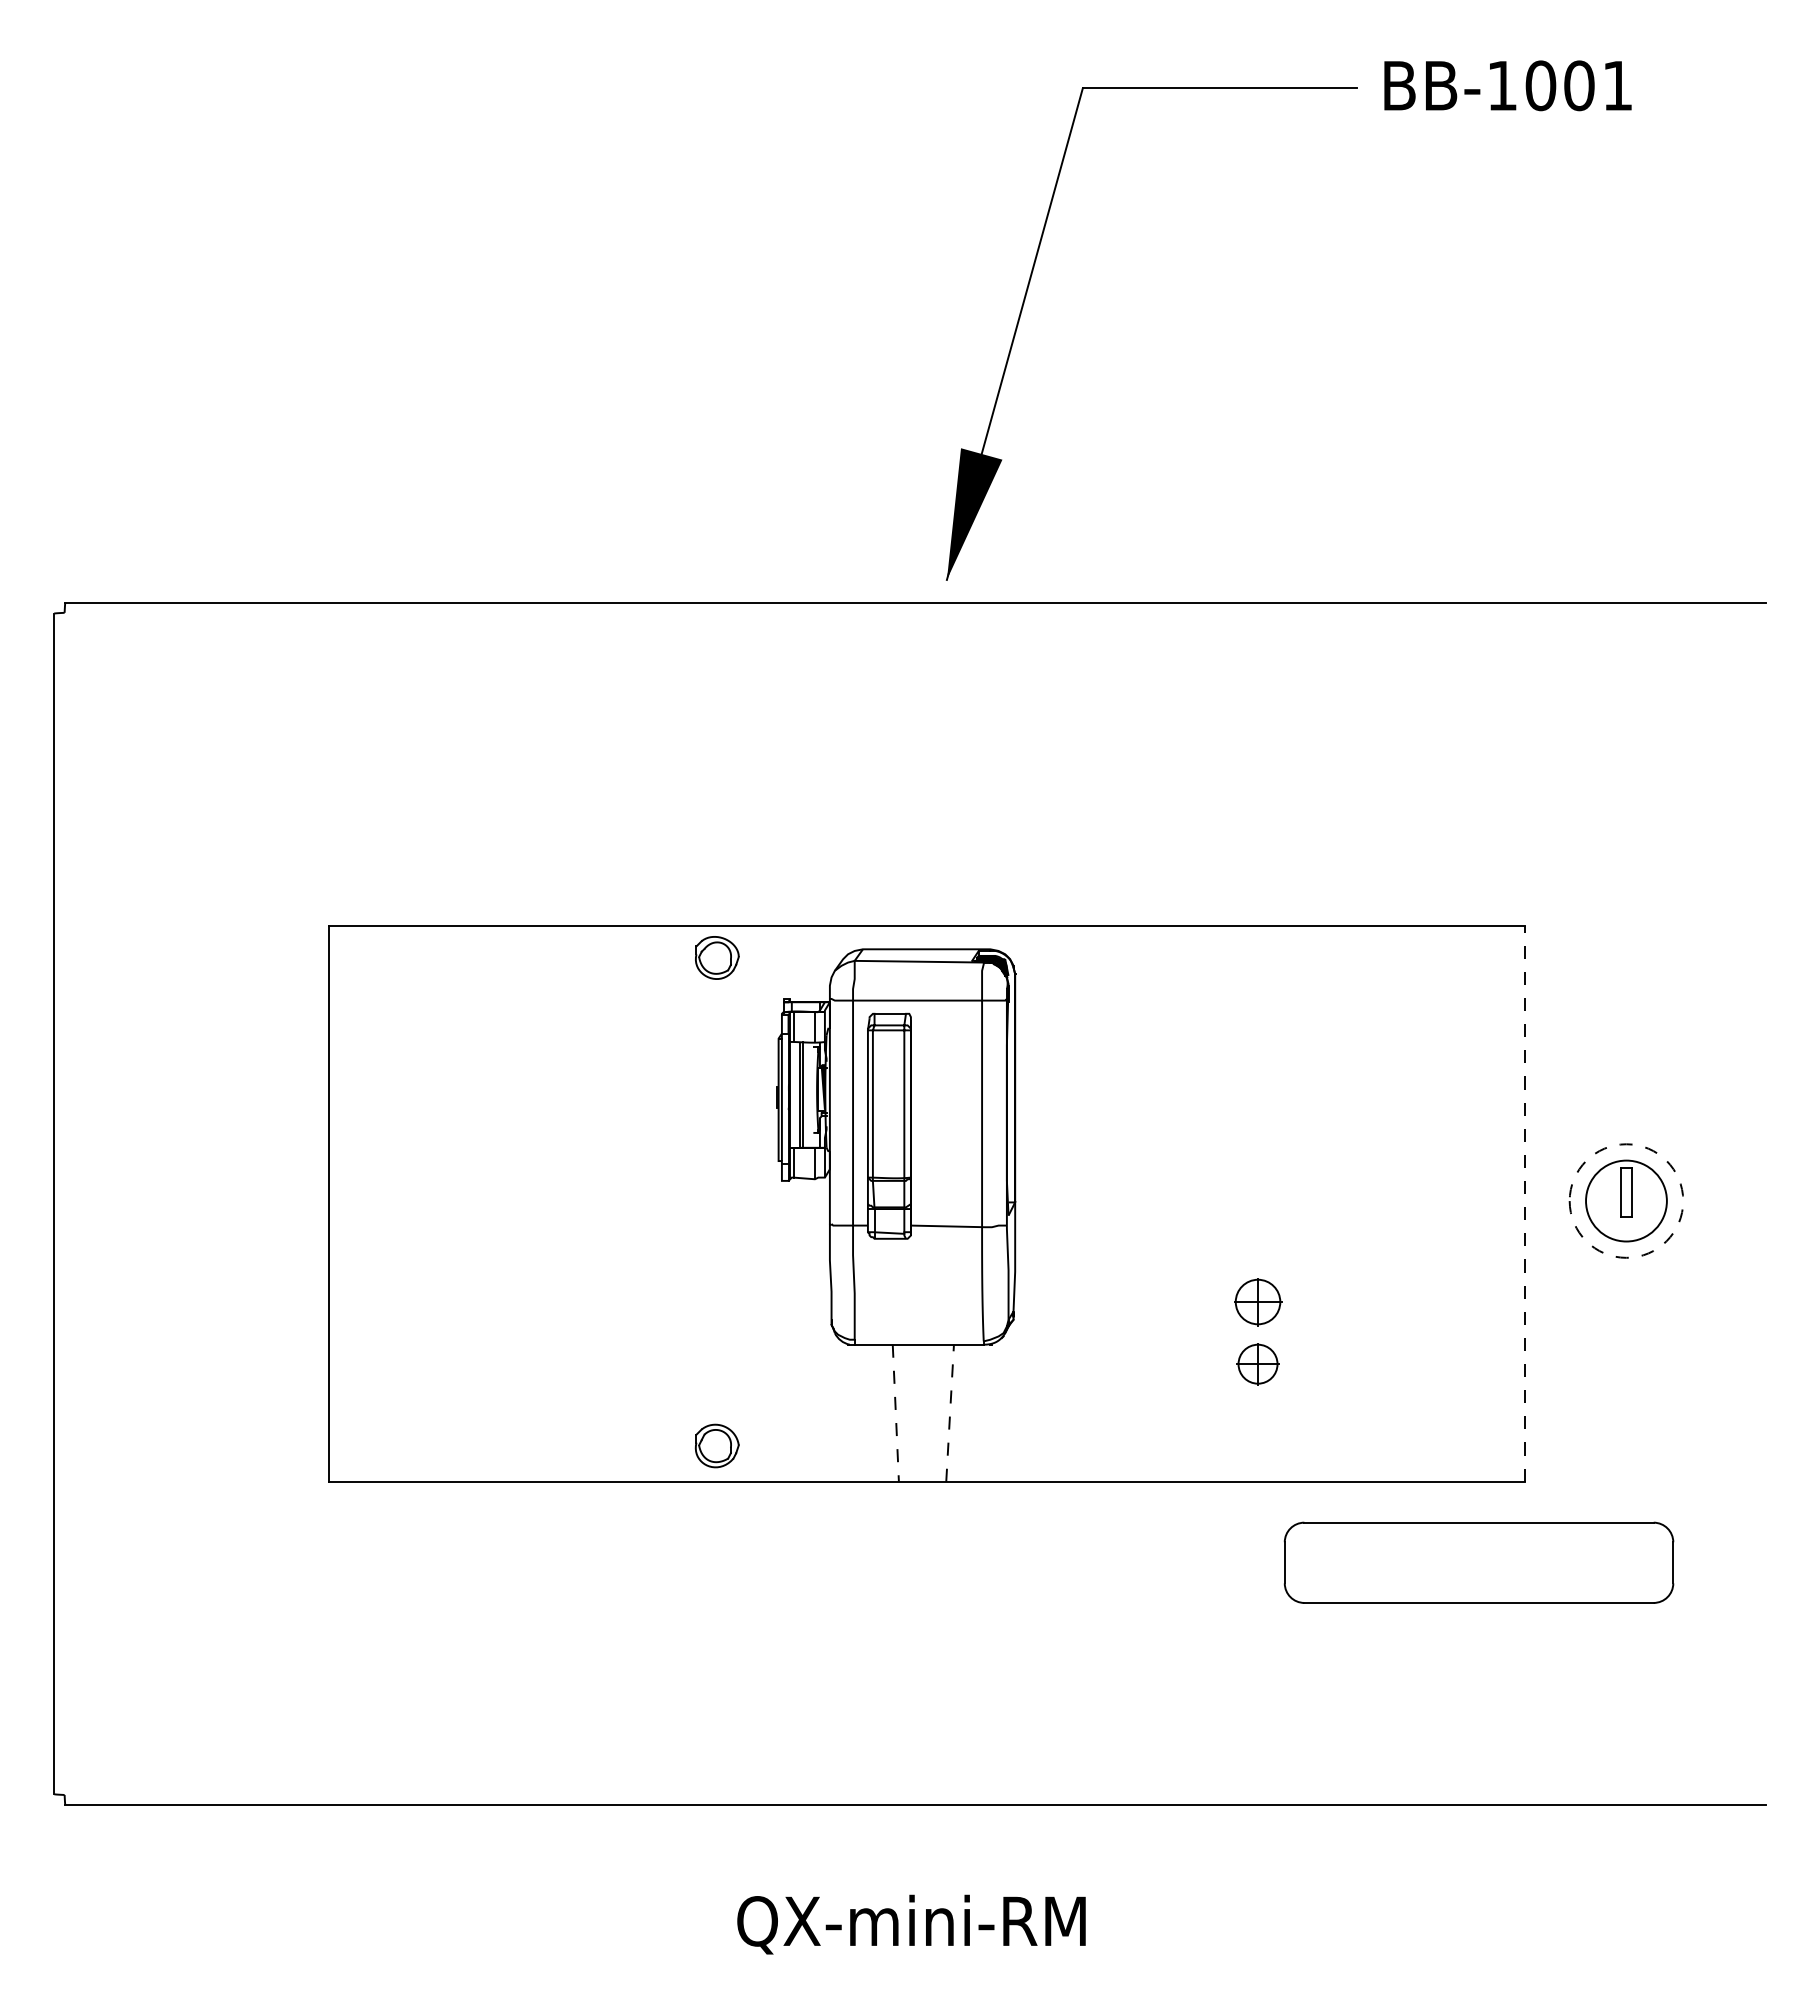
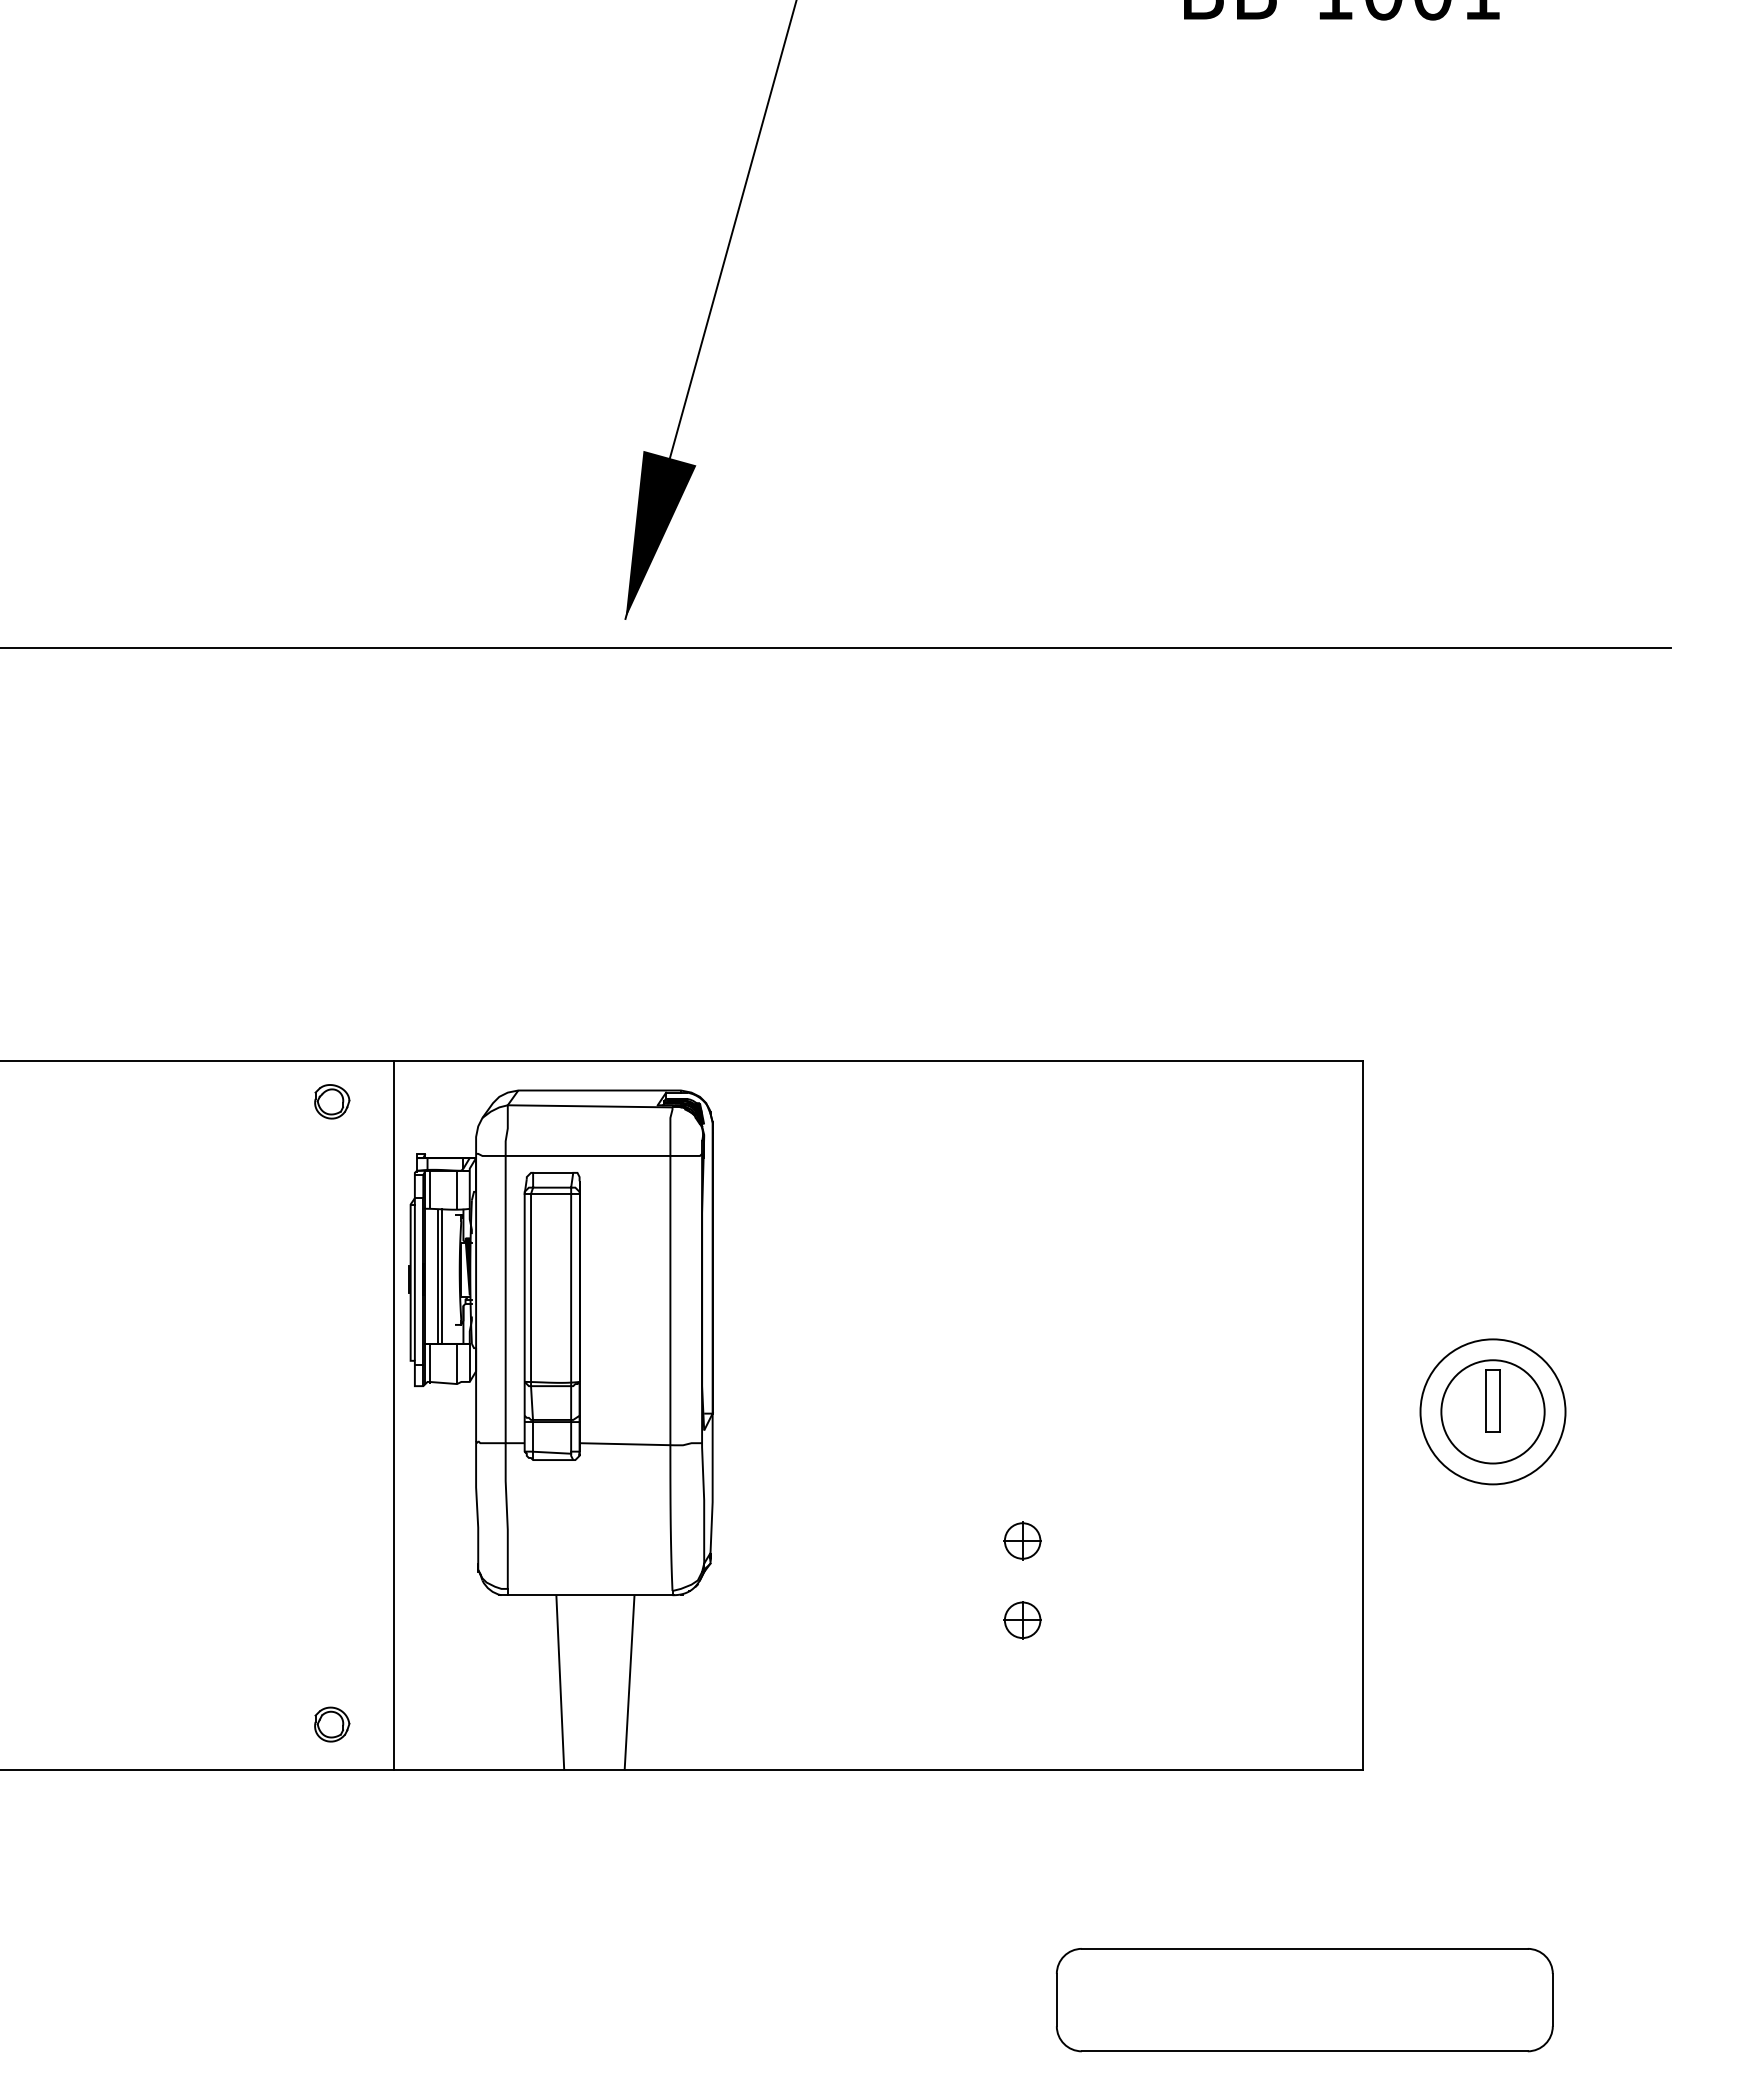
part: (716, 958) -> (331, 1102), size x0.62
circle: (1626, 1200) -> (1493, 1411), dashed -> solid
line: (765, 1203) -> (393, 1415), added
line: (1524, 1203) -> (1362, 1415), dashed -> solid
part: (1257, 1302) -> (1021, 1541), size x0.62
part: (1257, 1364) -> (1021, 1620), size x0.71
line: (895, 1413) -> (559, 1683), dashed -> solid
line: (950, 1413) -> (630, 1683), dashed -> solid
part: (716, 1445) -> (331, 1723), size x0.62
part: (1478, 1562) -> (1304, 1999), moved

